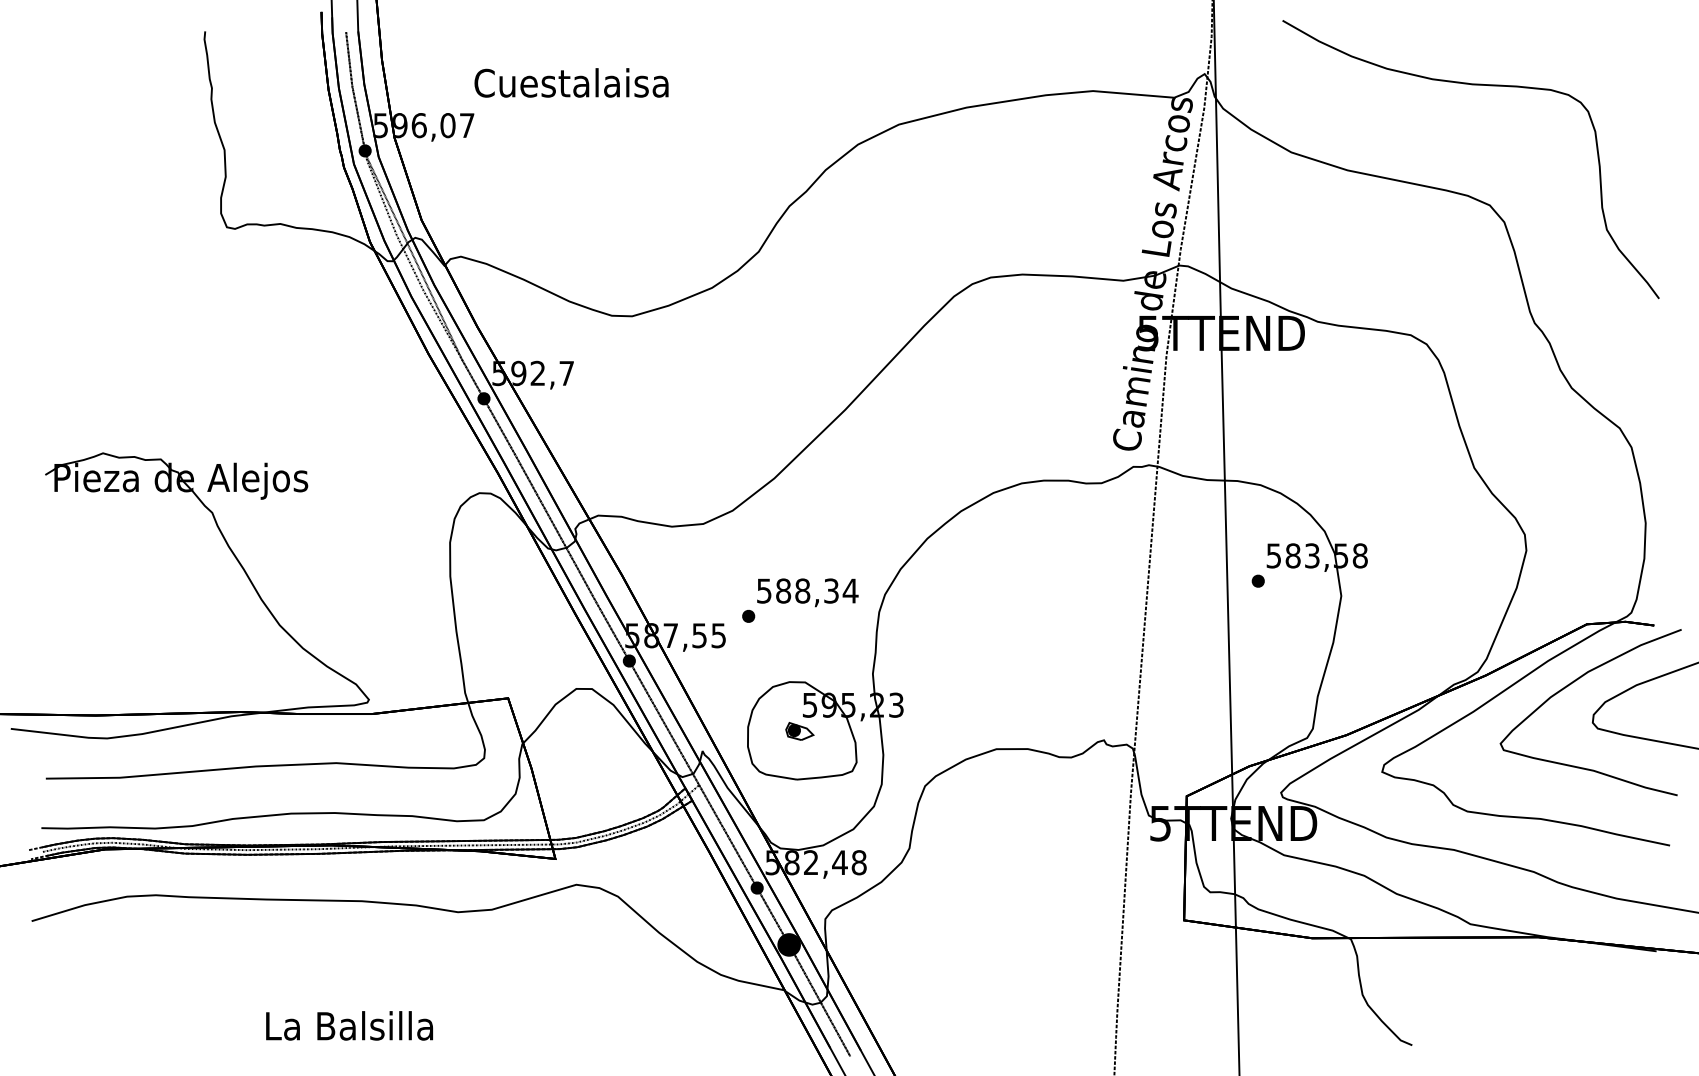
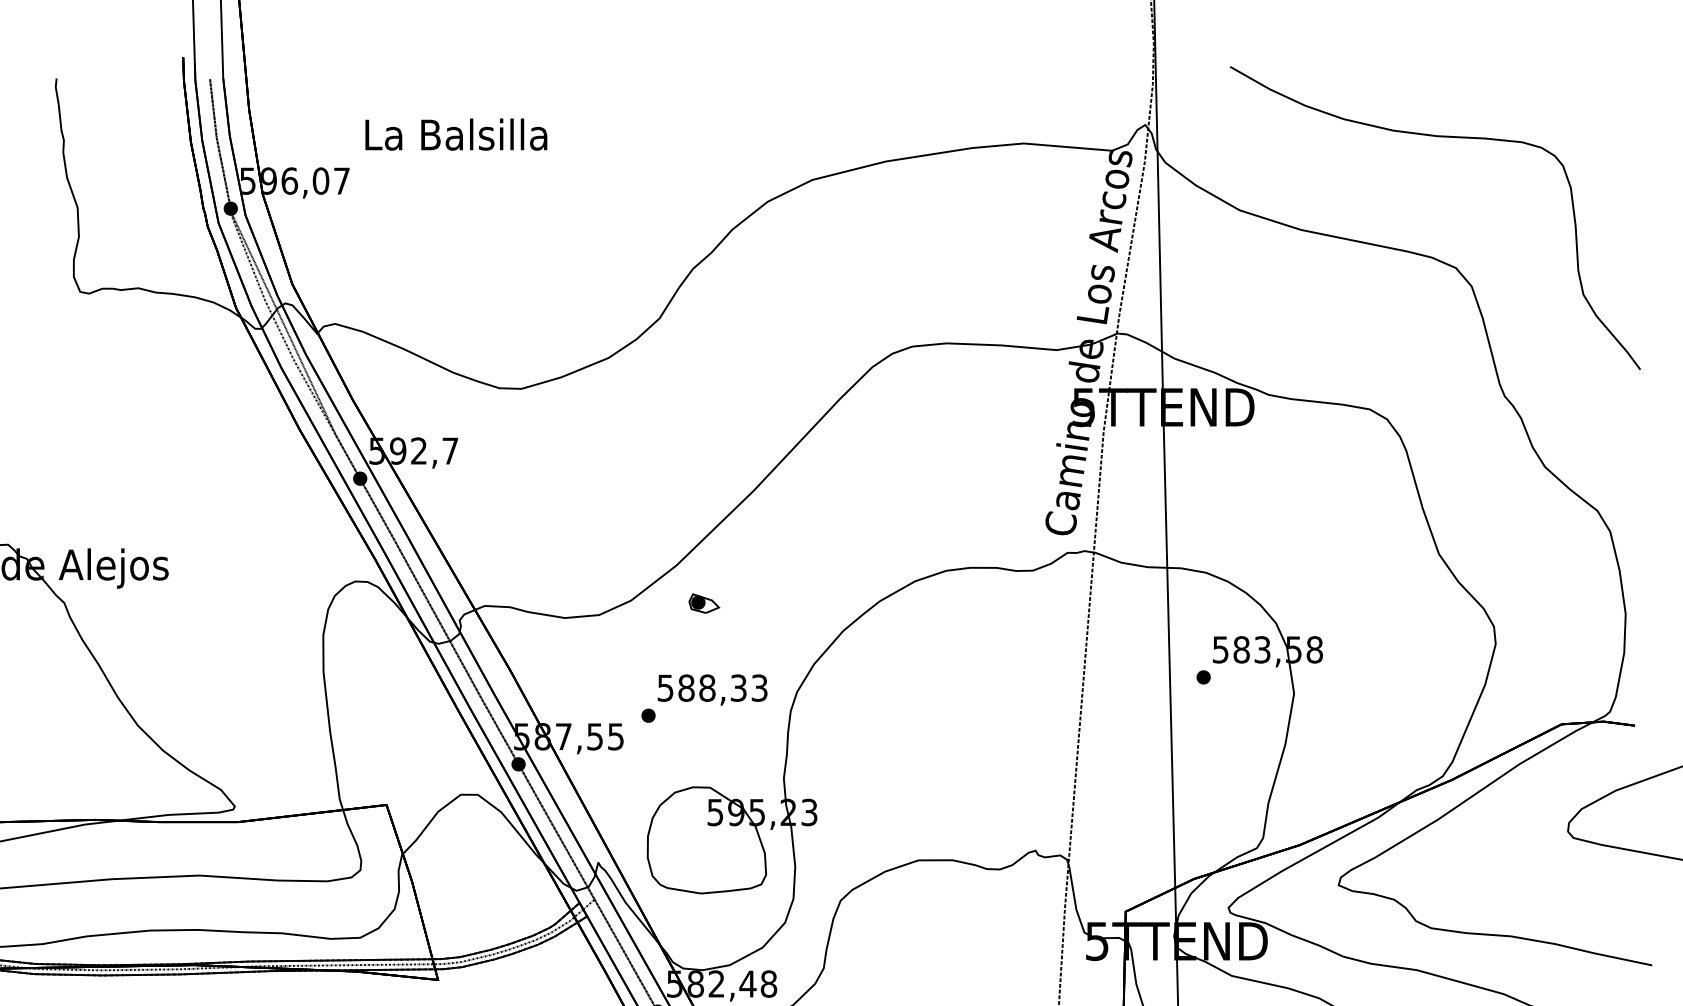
text: (571, 82) -> (455, 134), Cuestalaisa -> La Balsilla
text: (850, 590) -> (759, 687), 588,34 -> 588,33
curve: (1571, 684) -> (1544, 789), removed
part: (799, 731) -> (703, 603), moved

